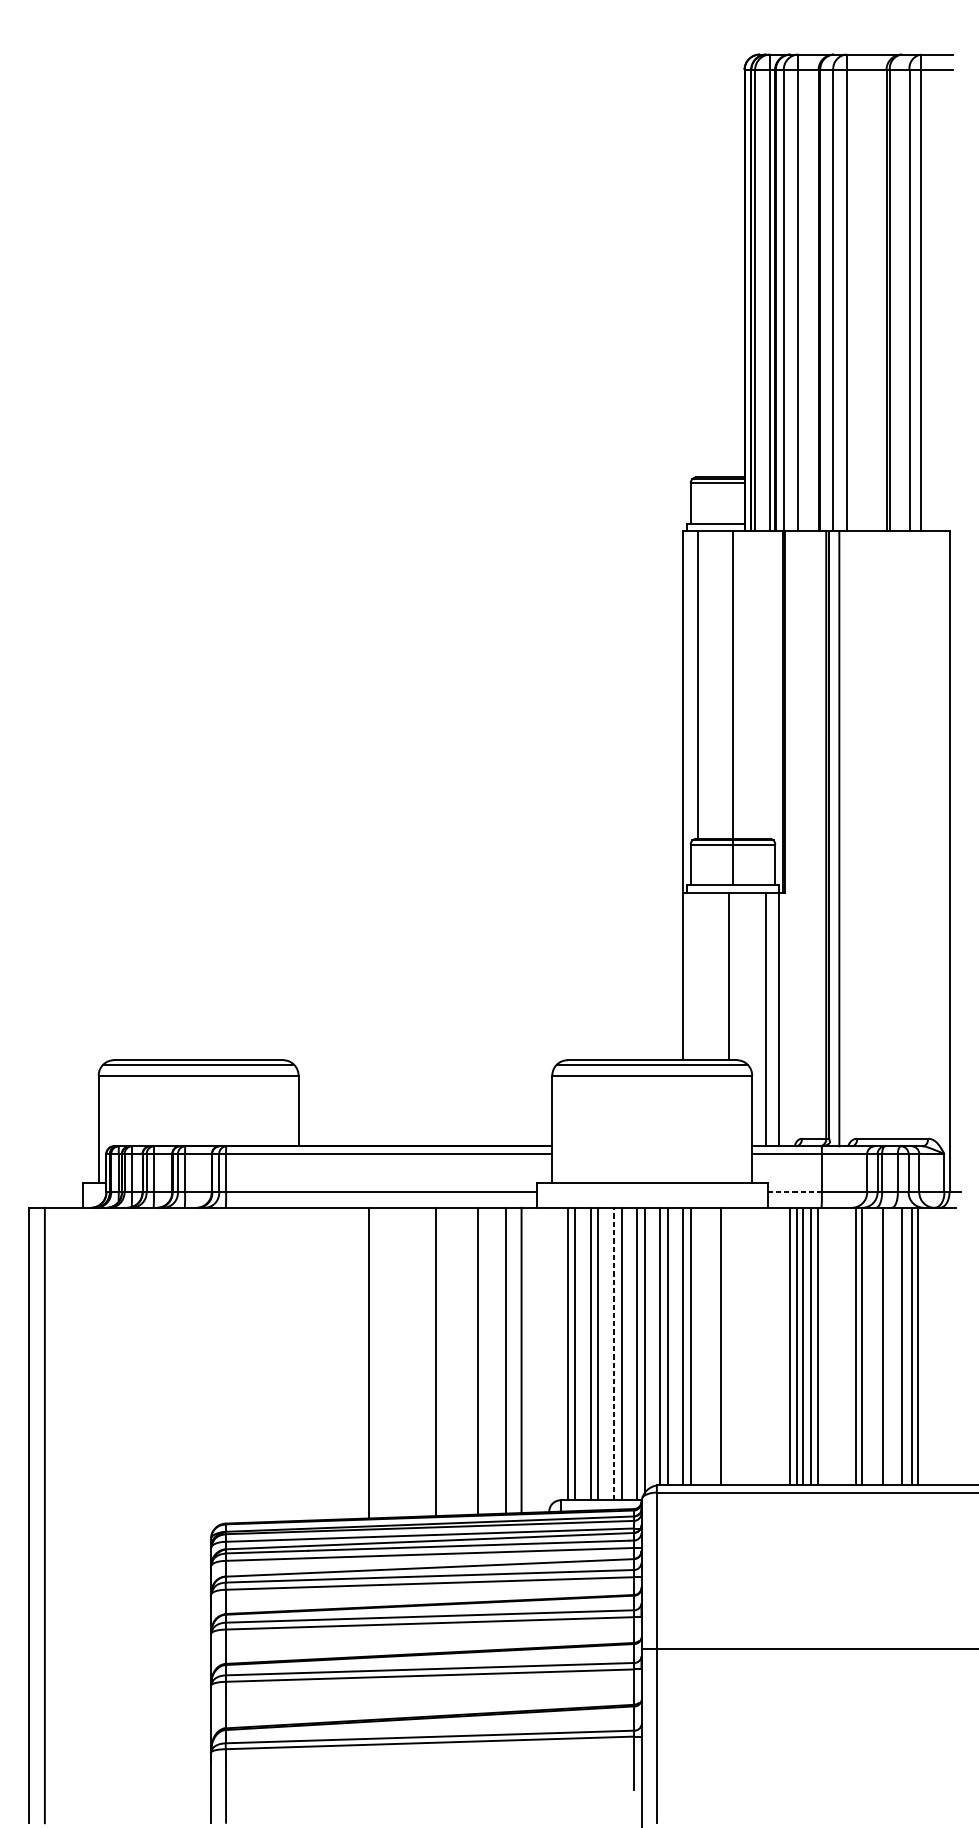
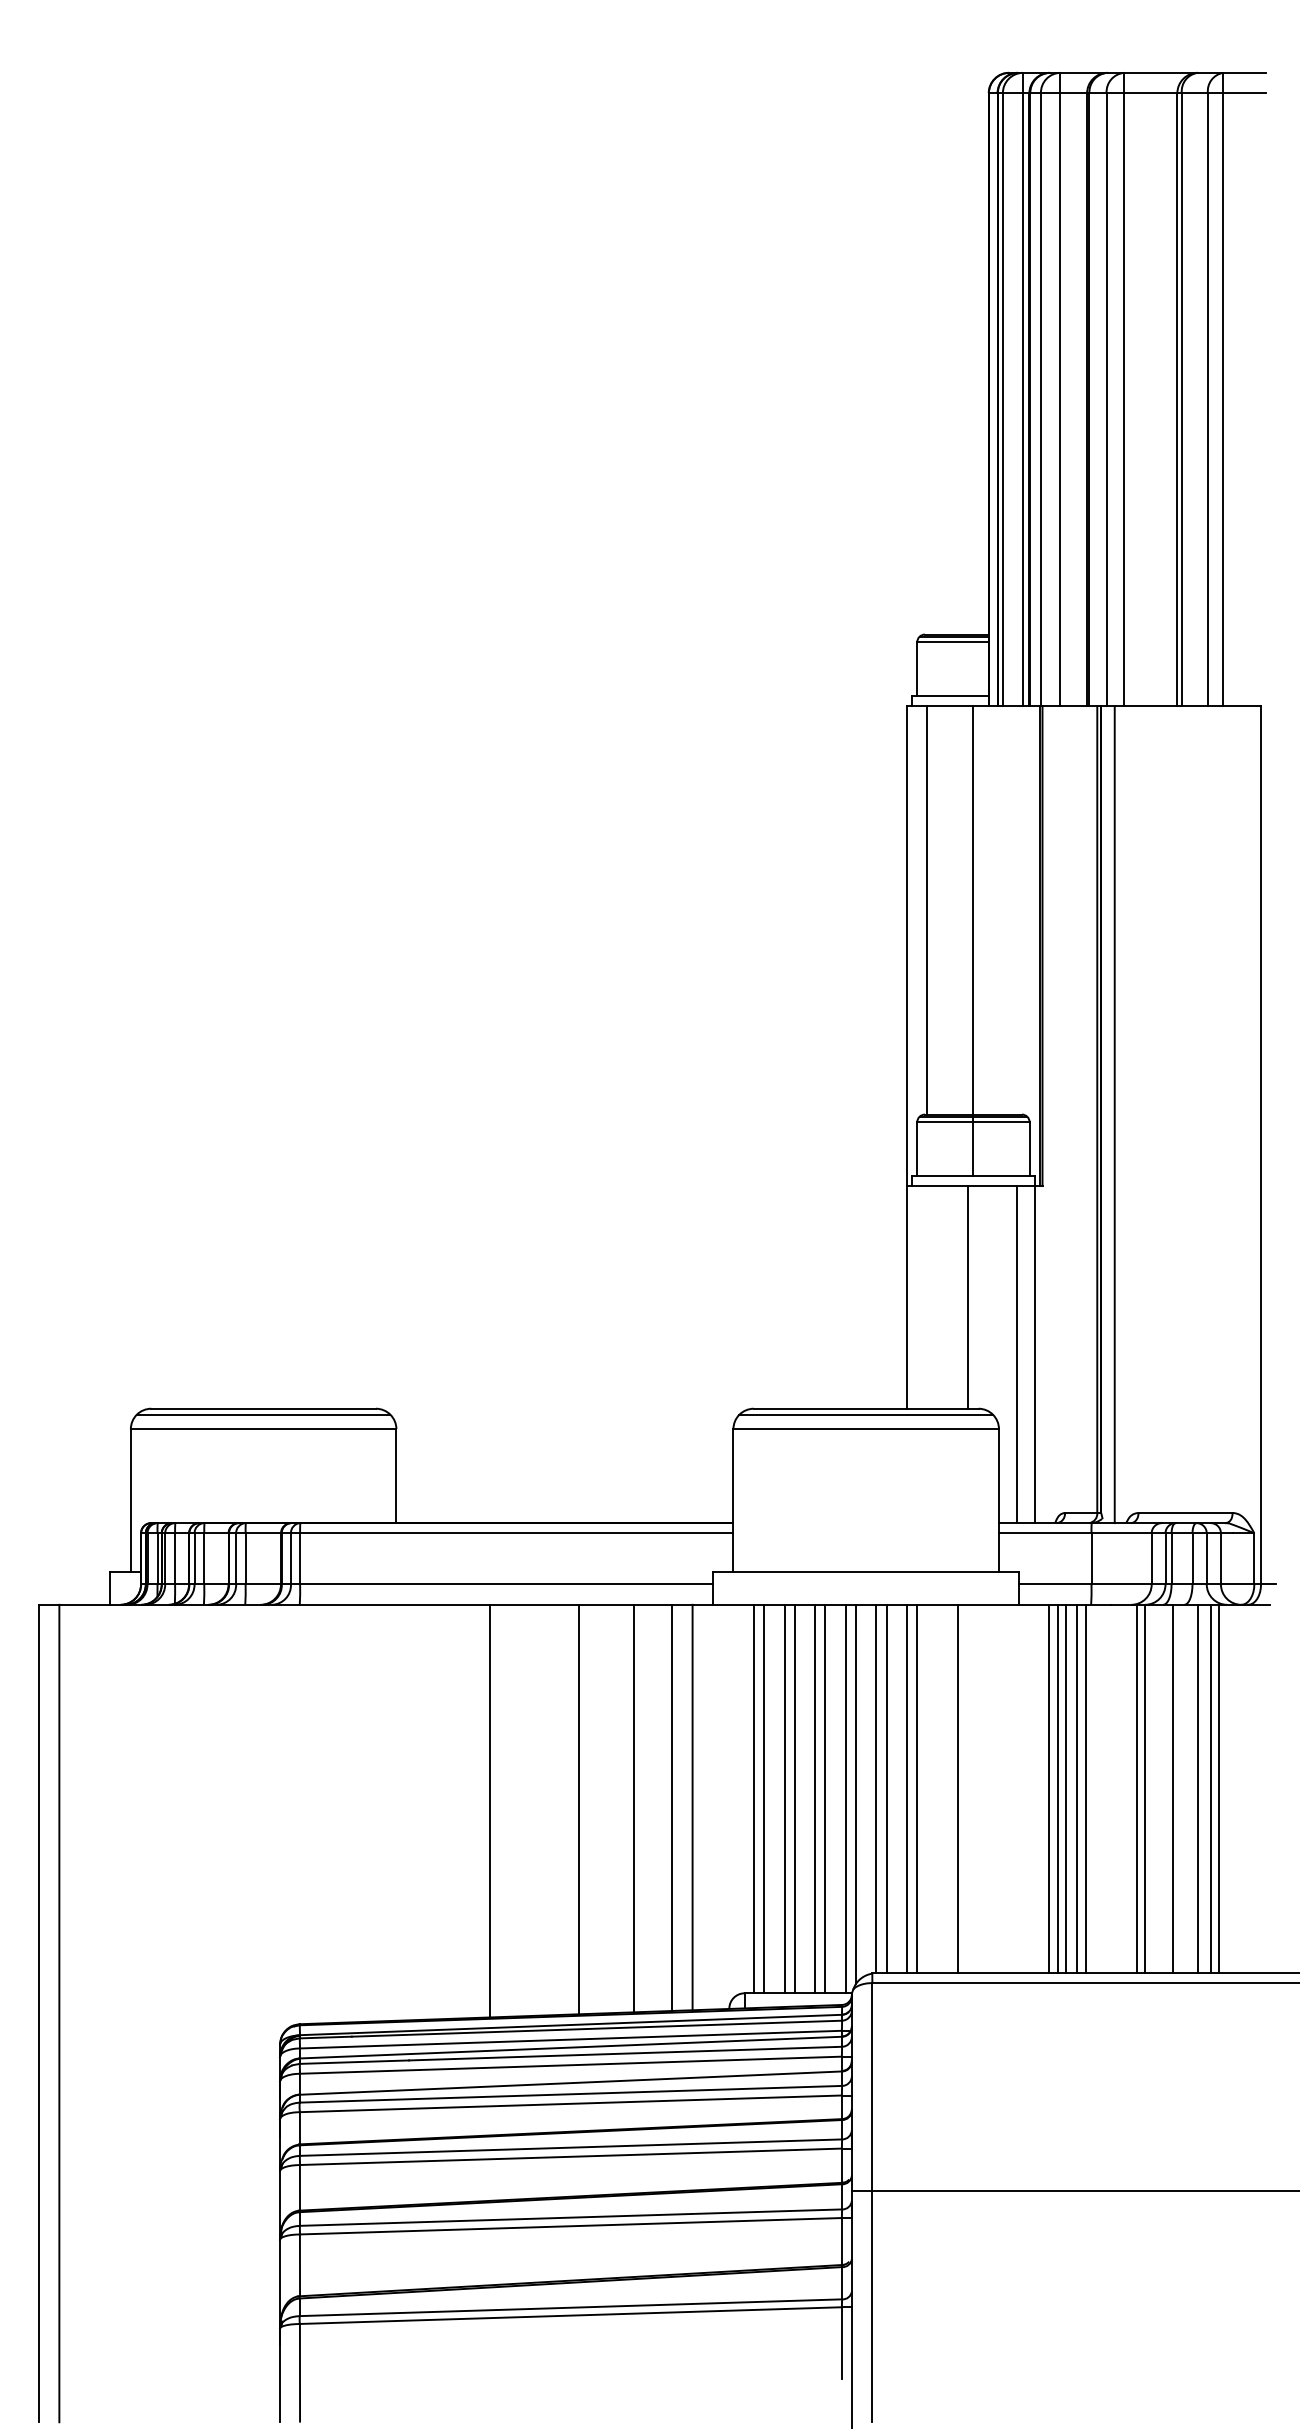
line: (794, 1192) -> (1055, 1584), dashed -> solid
line: (614, 1353) -> (815, 1798), dashed -> solid

